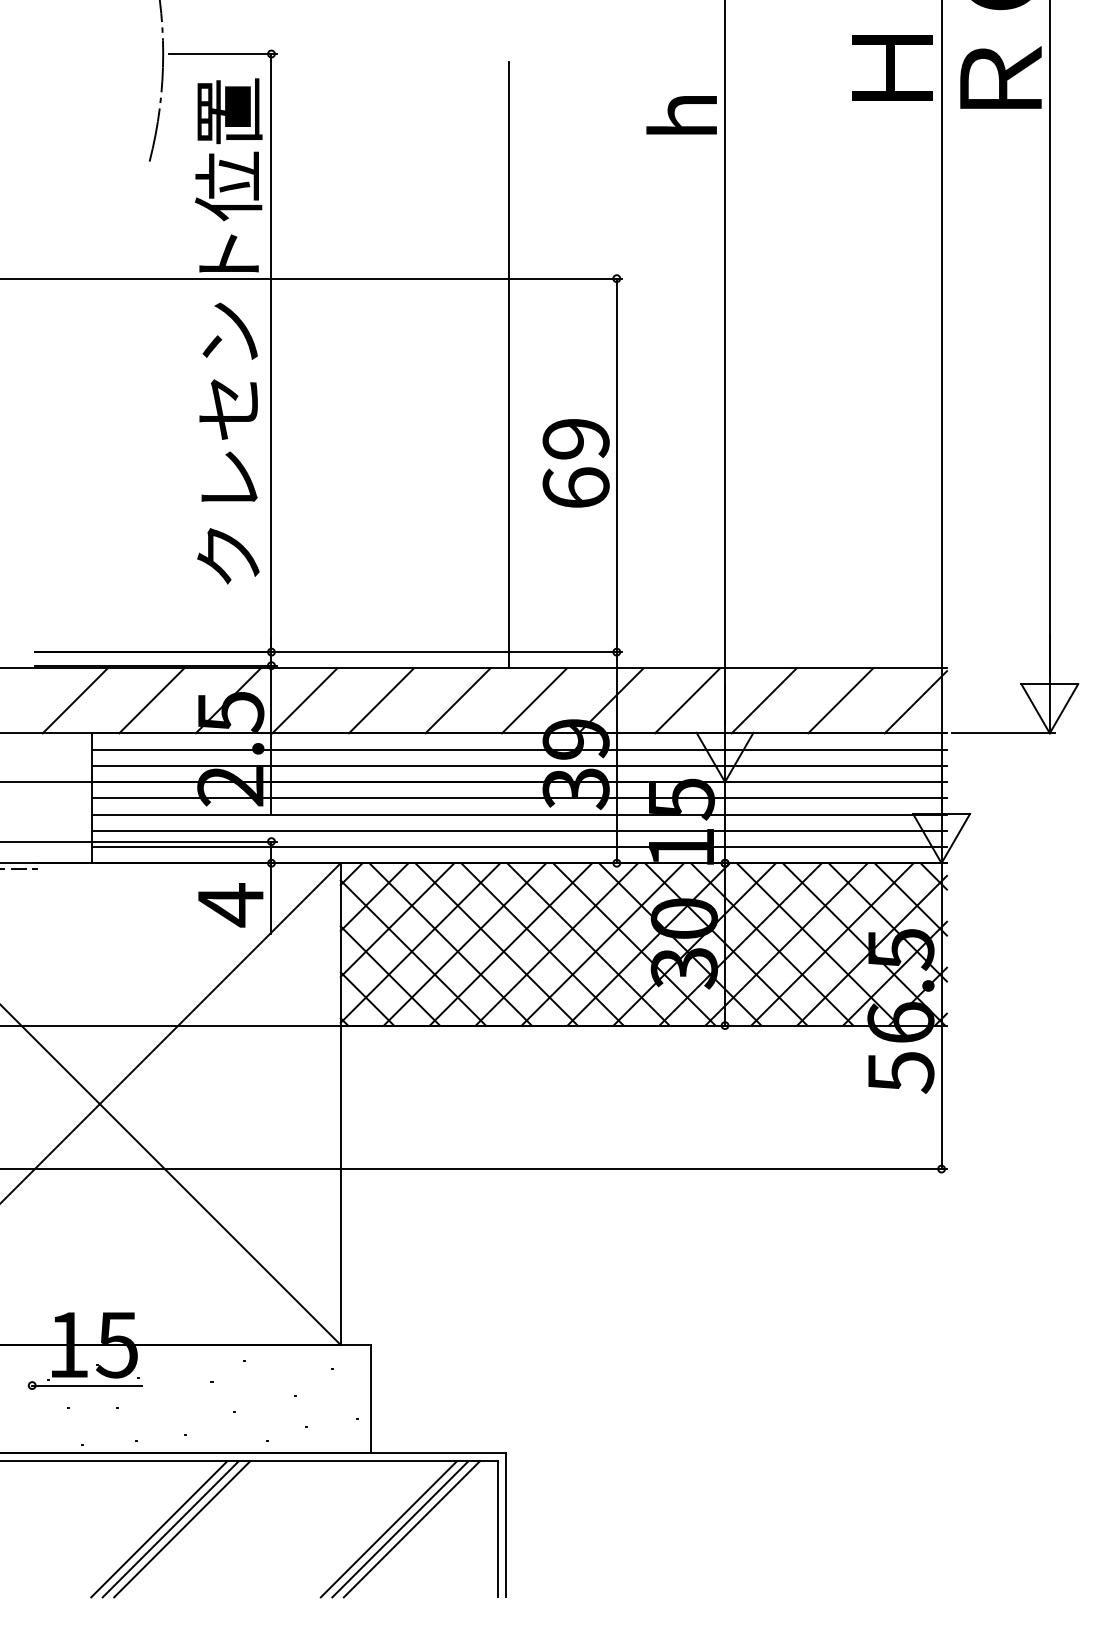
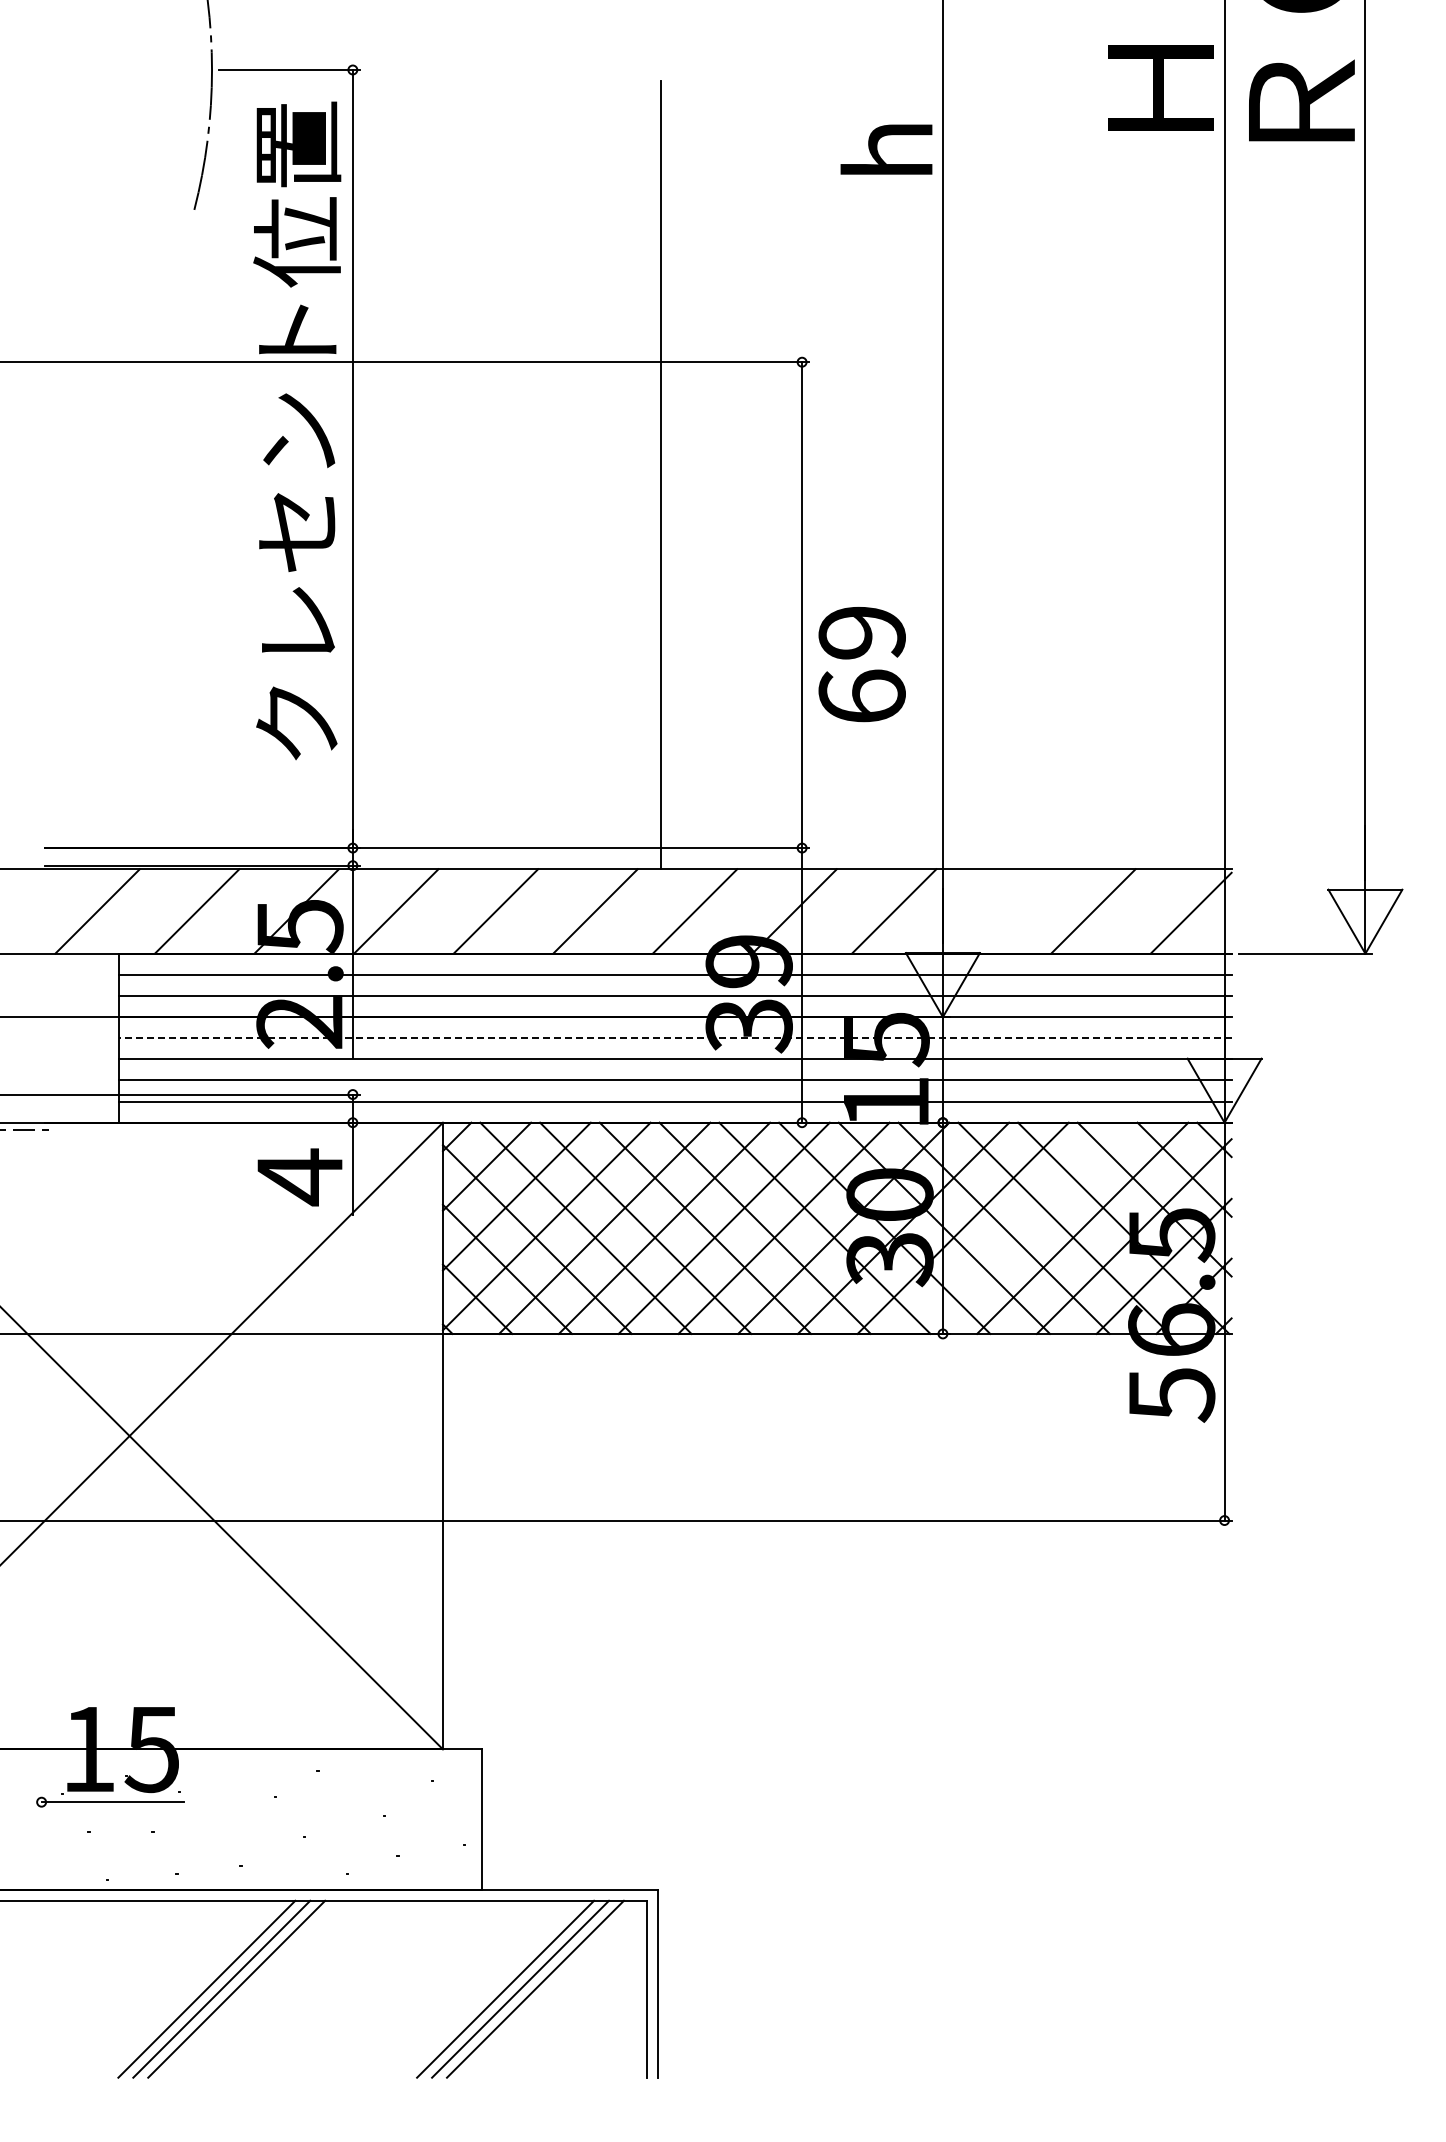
text: (575, 463) -> (861, 664), moved
line: (763, 700) -> (993, 911), removed
line: (518, 798) -> (674, 1038), solid -> dashed
line: (786, 943) -> (1022, 1227), removed

